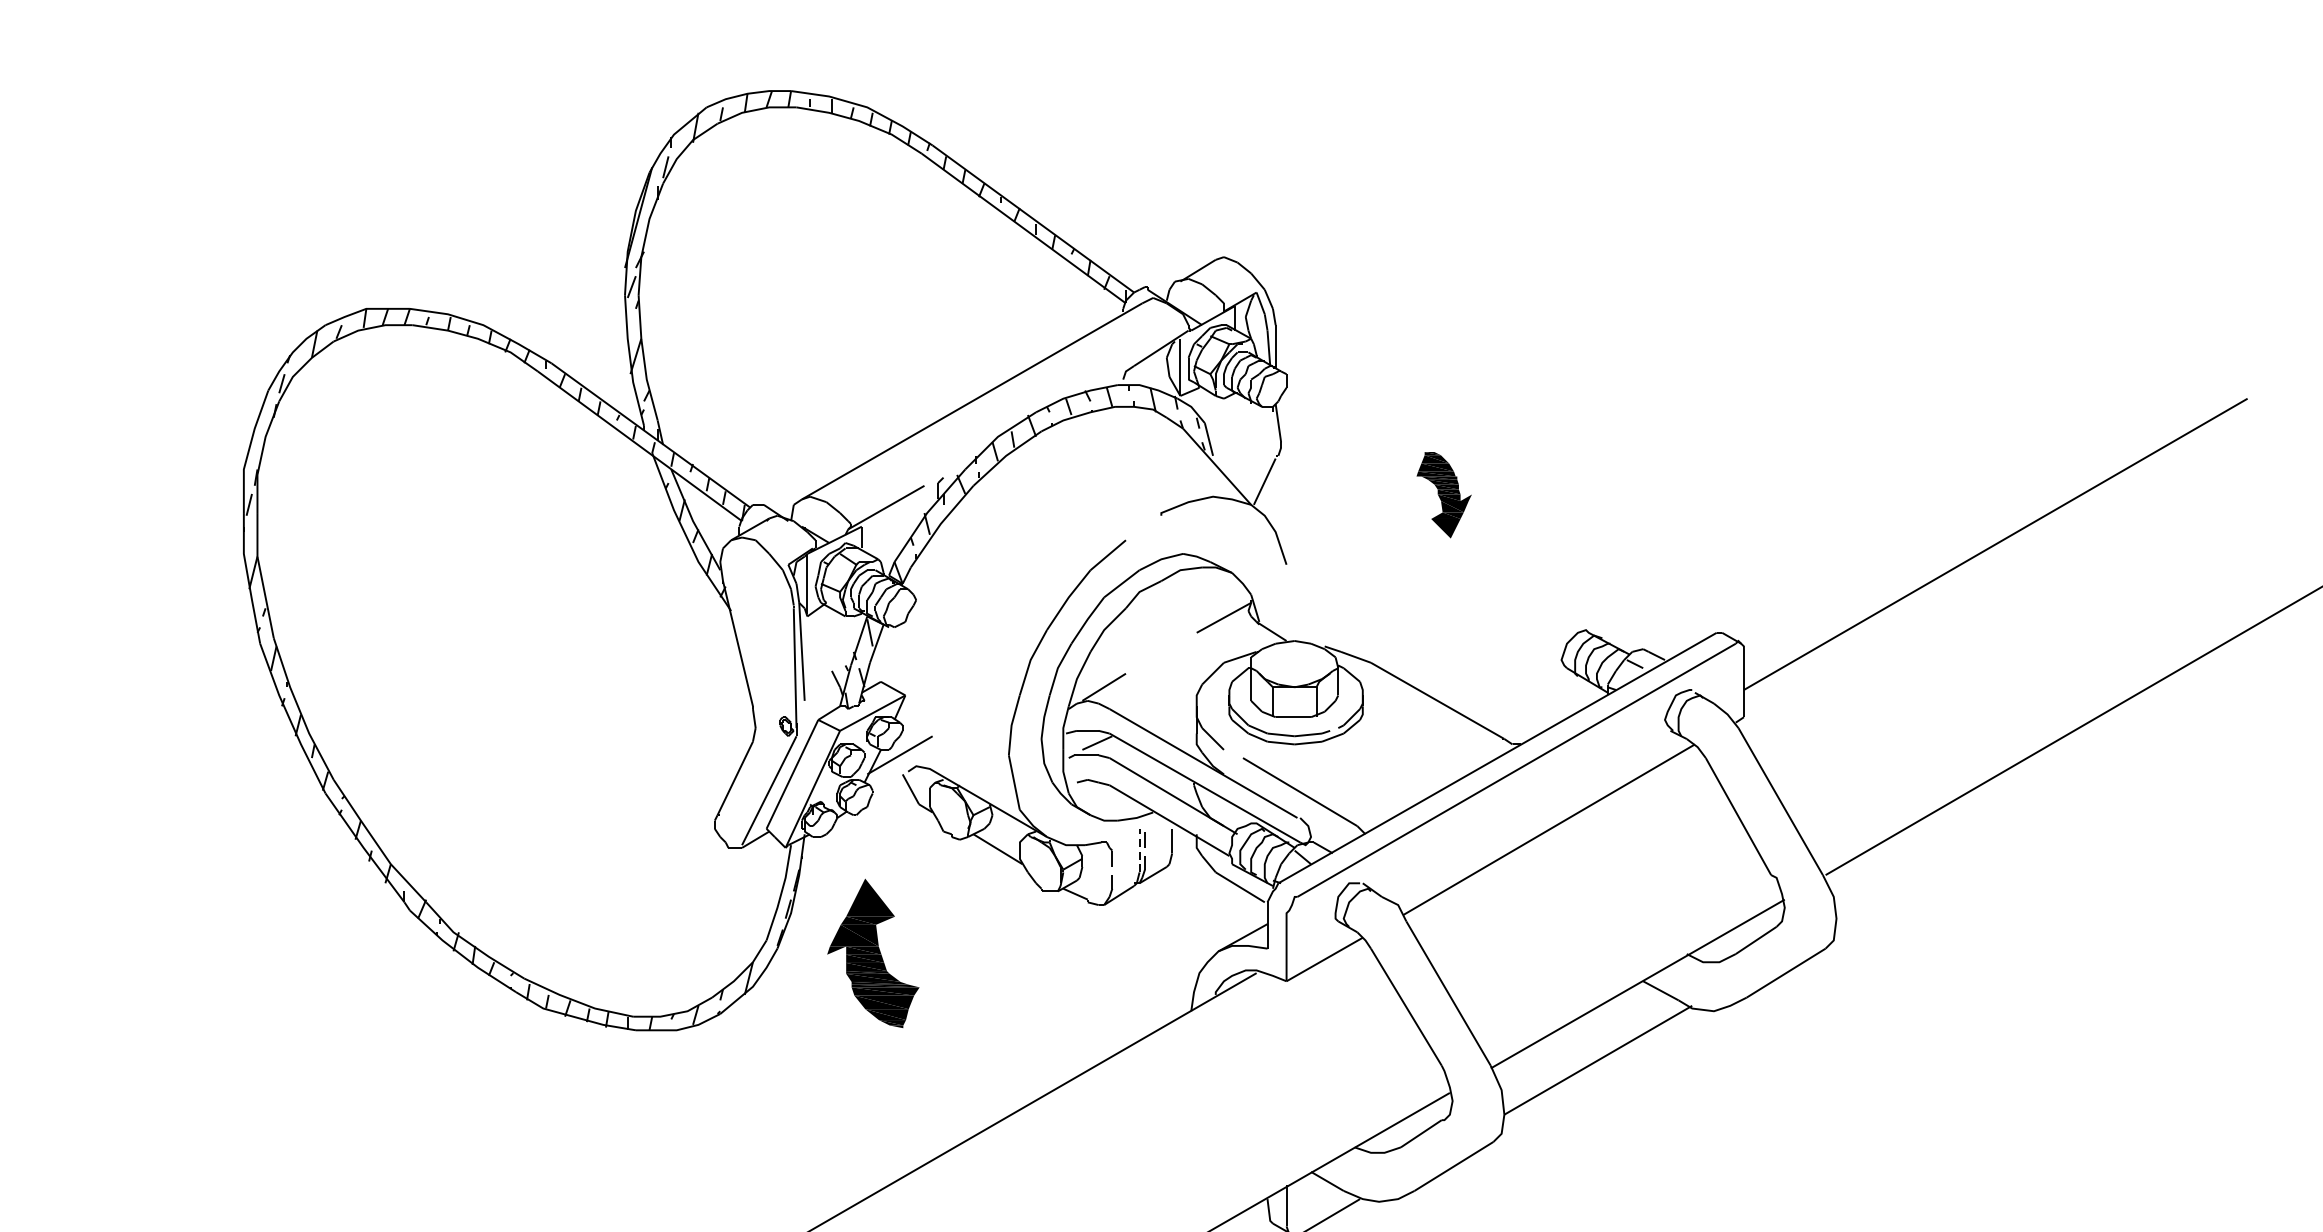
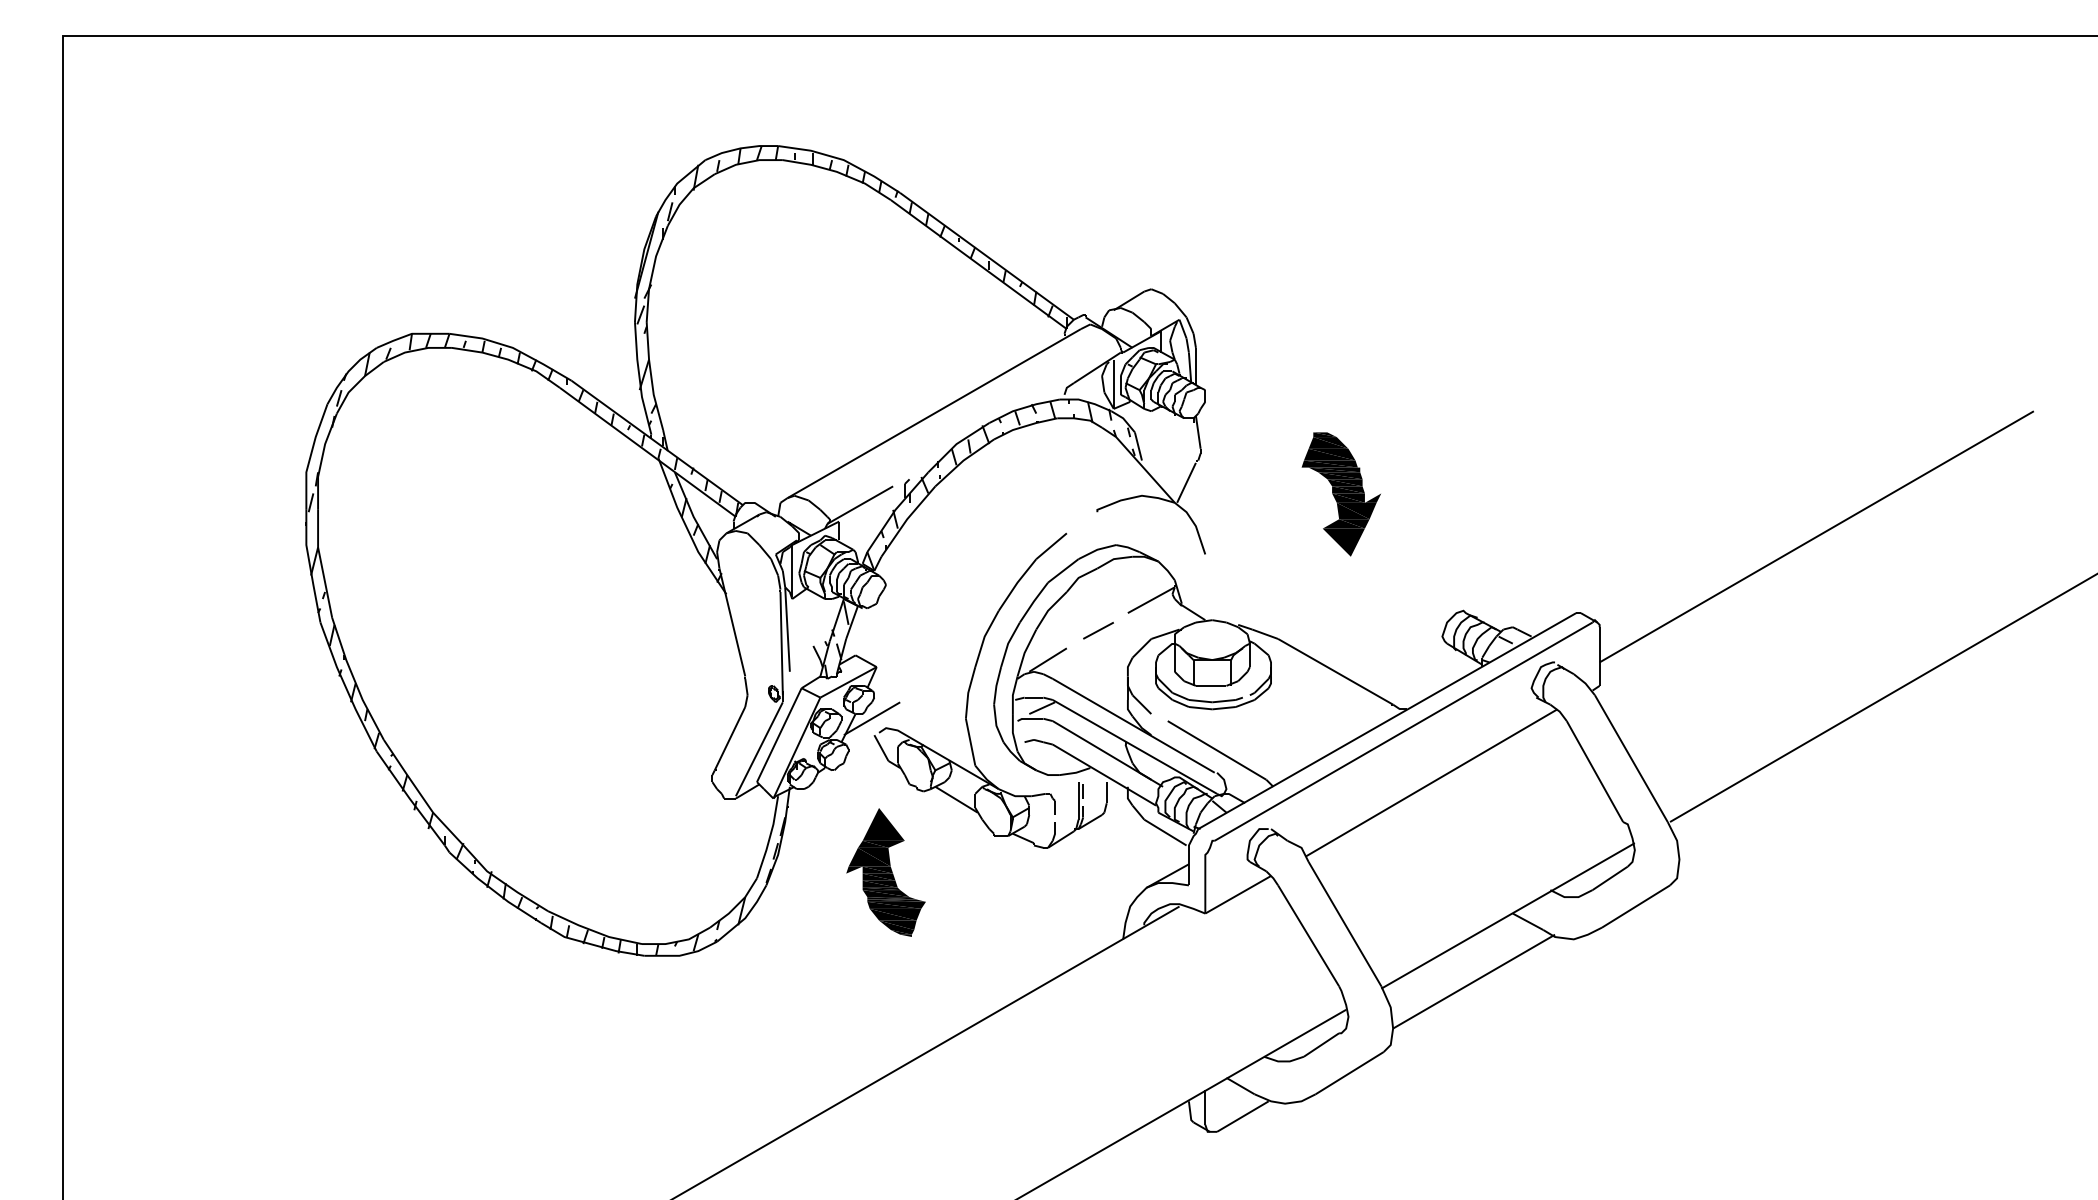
part: (1443, 495) -> (1340, 494), size x1.67
line: (1162, 652) -> (1098, 630), added
line: (1139, 850) -> (1078, 800), dashed -> solid
part: (872, 953) -> (885, 872), moved

